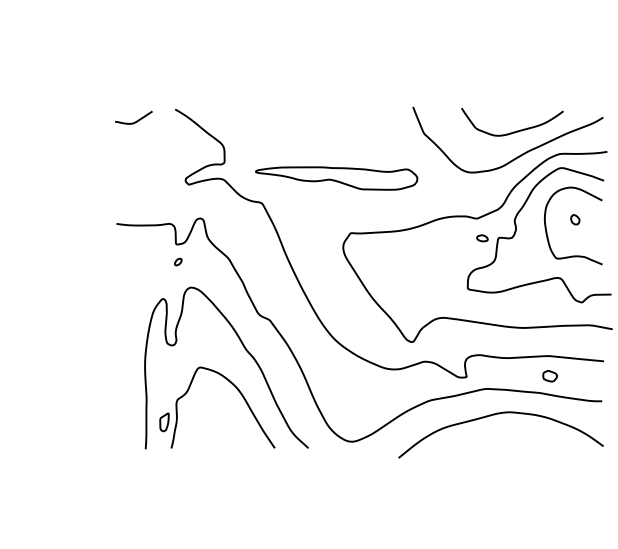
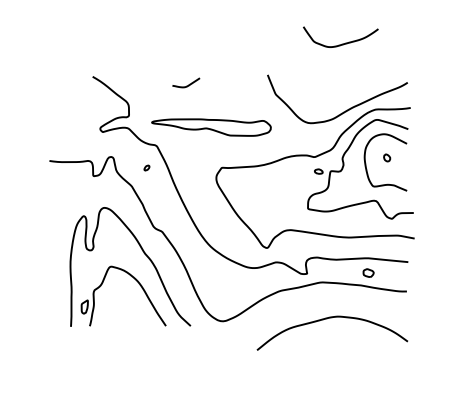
curve: (136, 119) -> (188, 84), moved
curve: (514, 130) -> (342, 43), moved
part: (177, 261) -> (146, 167), moved
curve: (494, 416) -> (327, 319), moved

